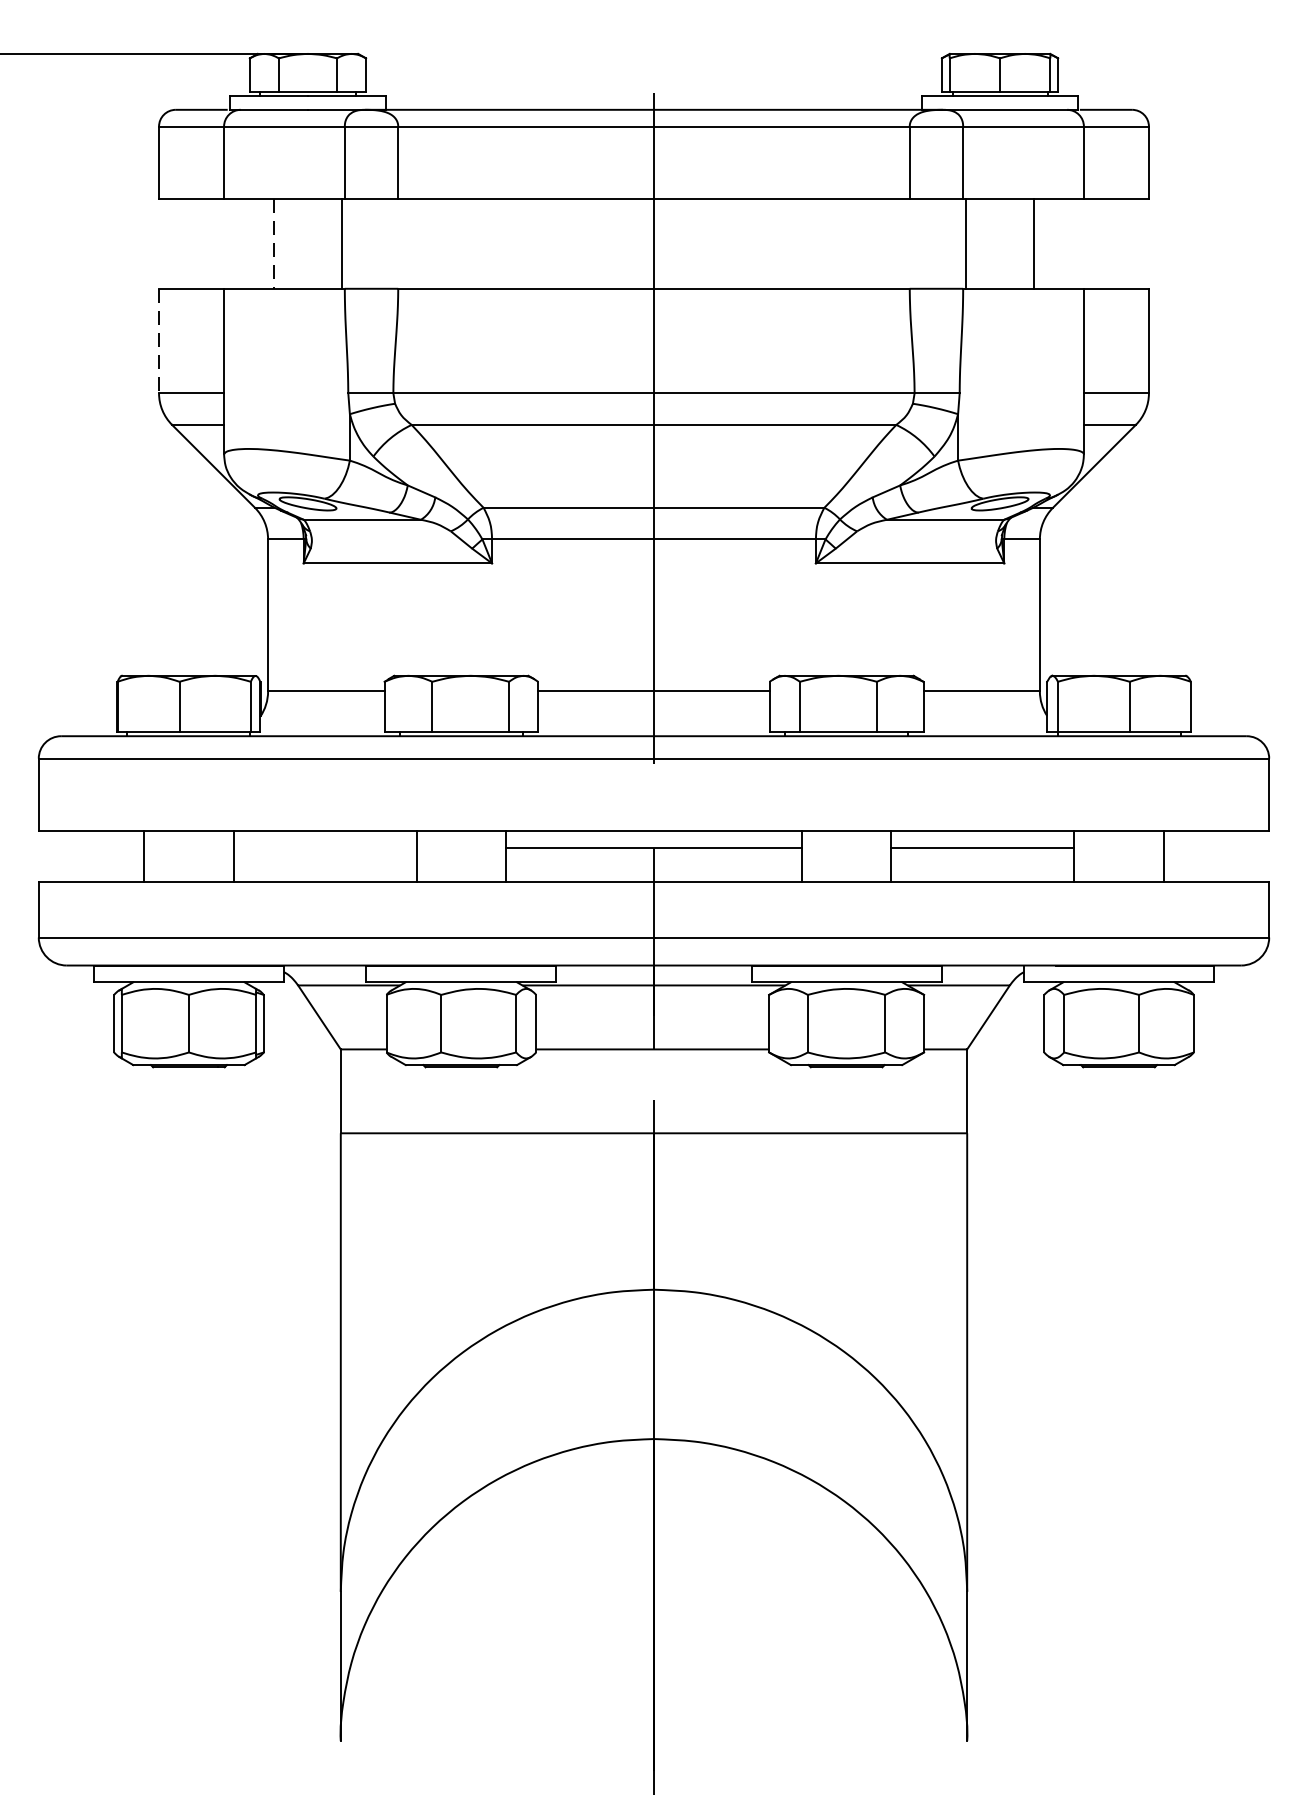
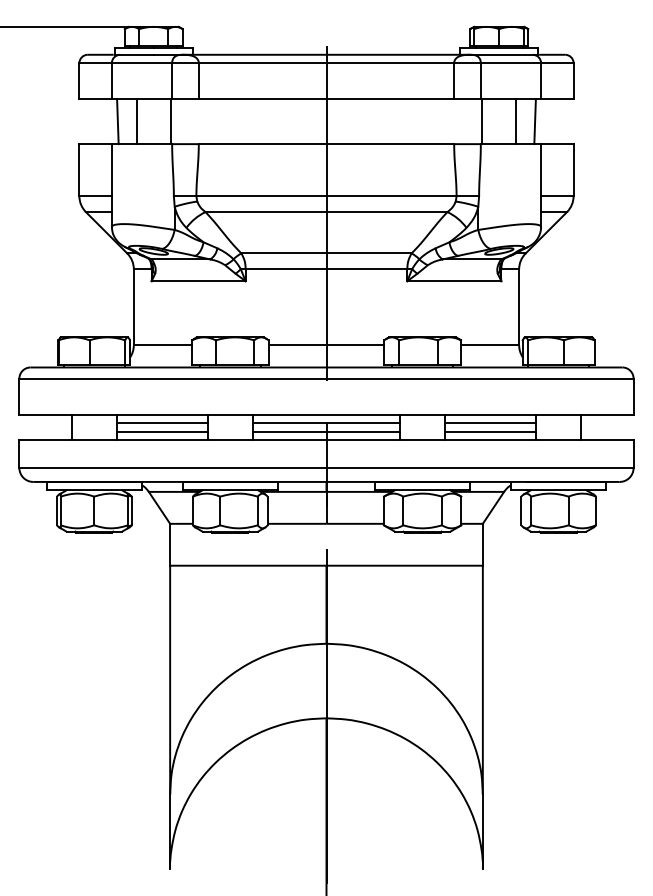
line: (235, 243) -> (117, 121), added
line: (1070, 243) -> (534, 121), added
line: (275, 245) -> (137, 122), dashed -> solid
line: (159, 341) -> (79, 170), dashed -> solid
line: (325, 848) -> (162, 423), added
line: (325, 864) -> (162, 431), added
line: (654, 864) -> (326, 431), added
line: (982, 864) -> (490, 431), added

